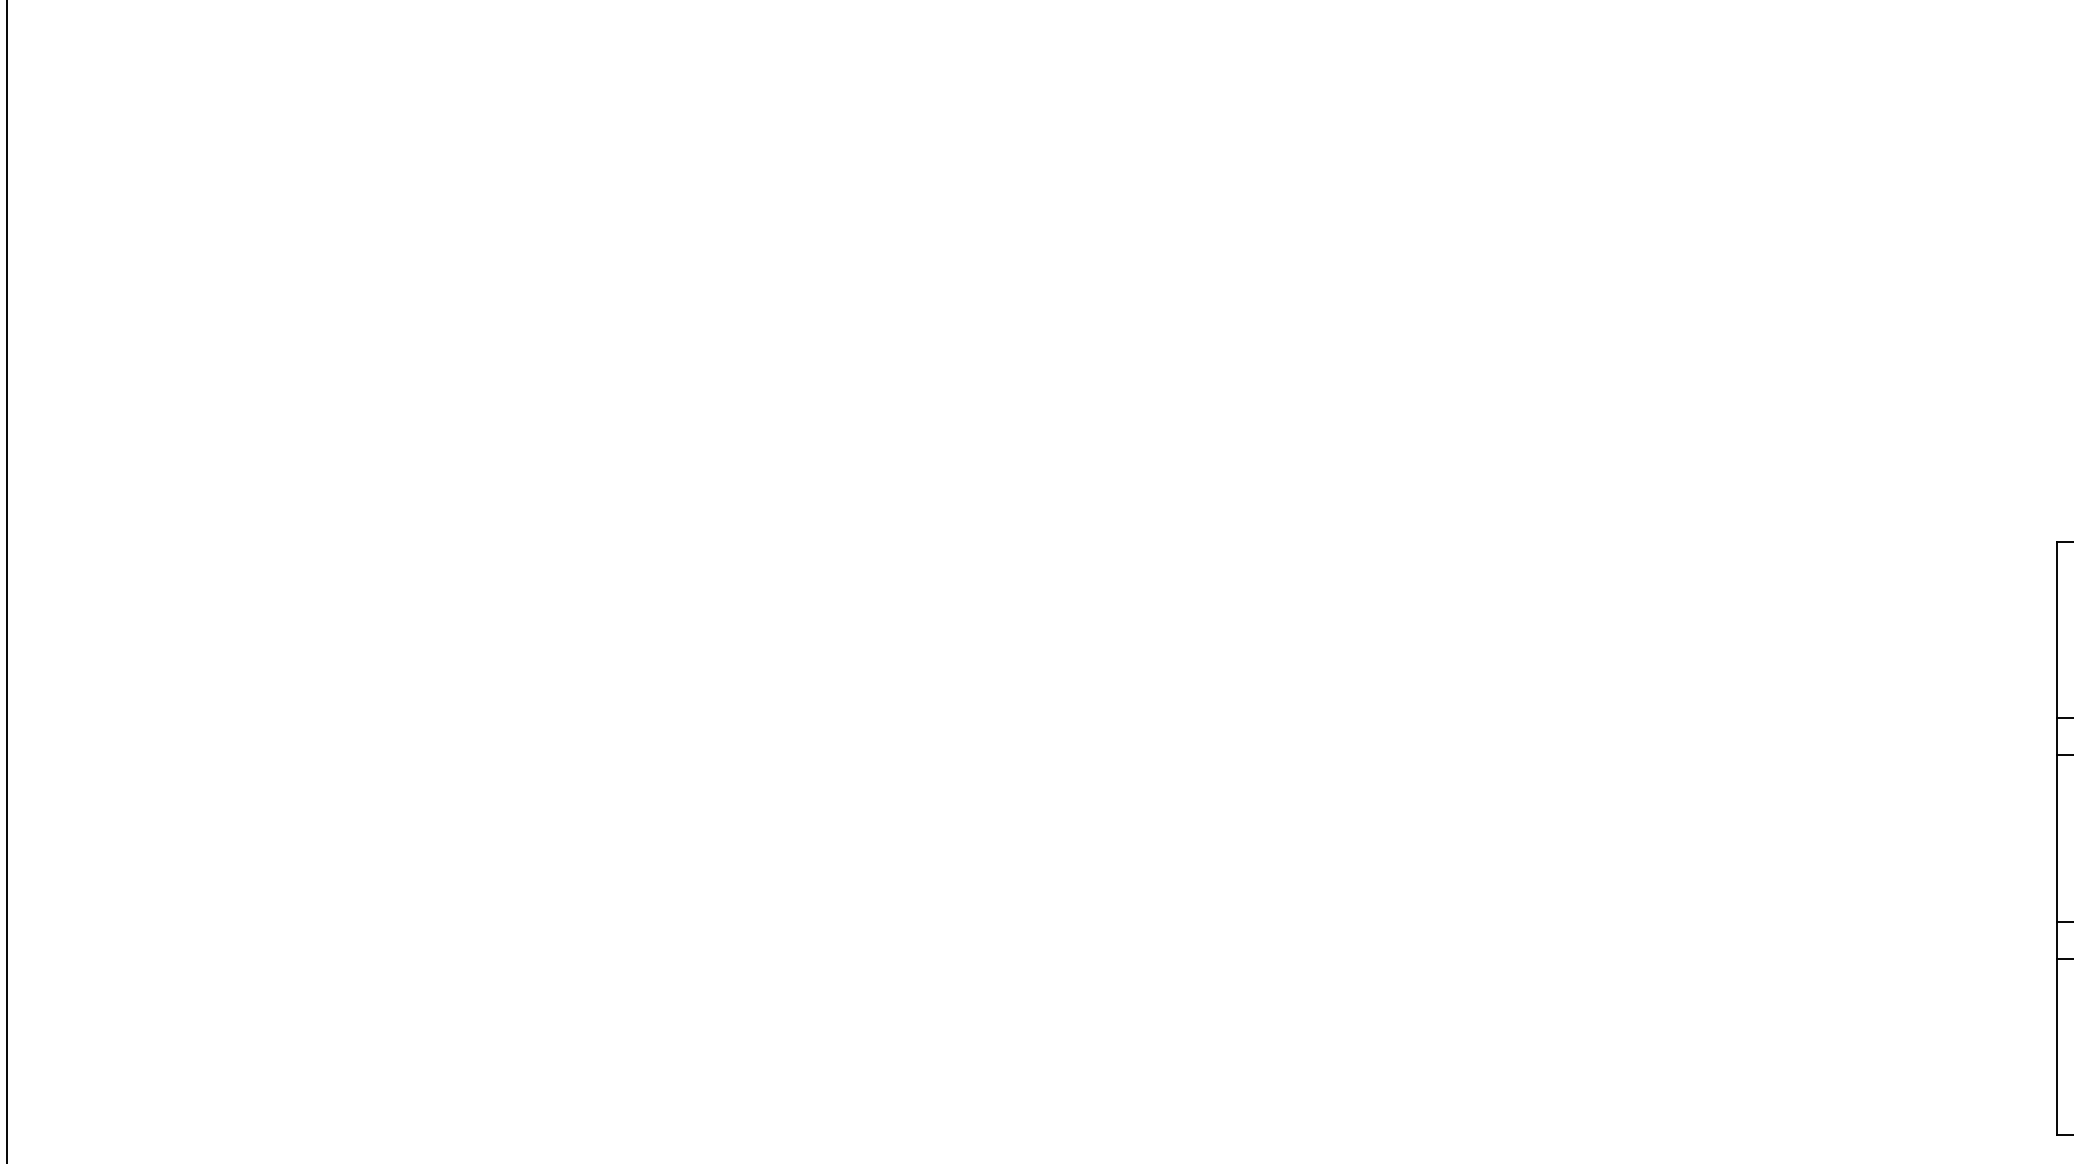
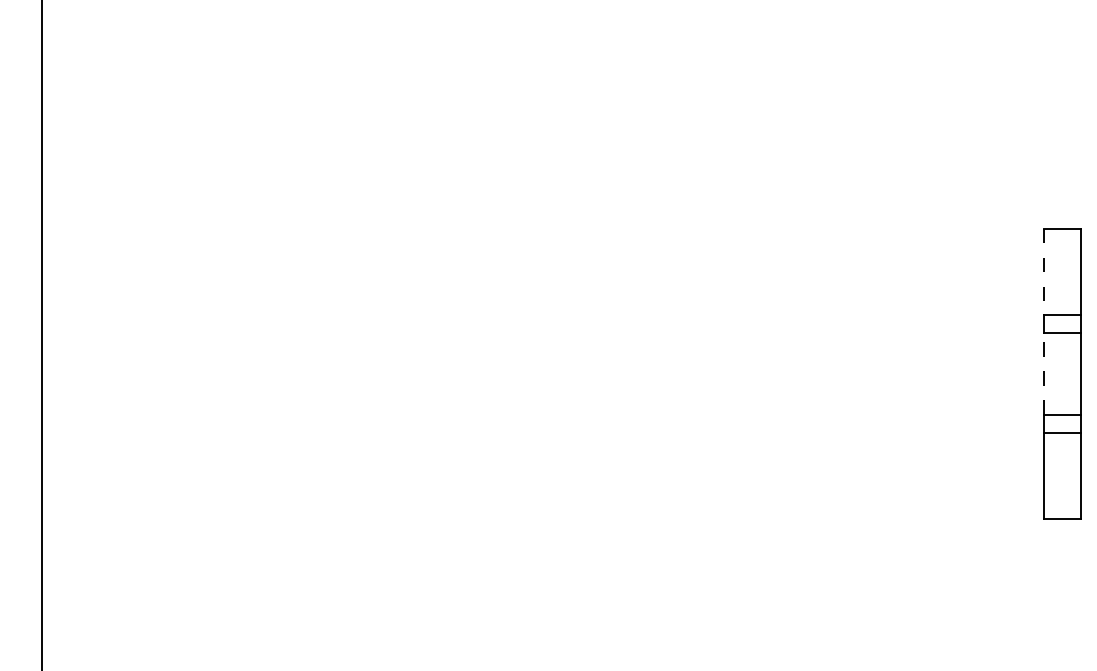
line: (2057, 631) -> (1044, 272), solid -> dashed
line: (2057, 838) -> (1044, 373), solid -> dashed

